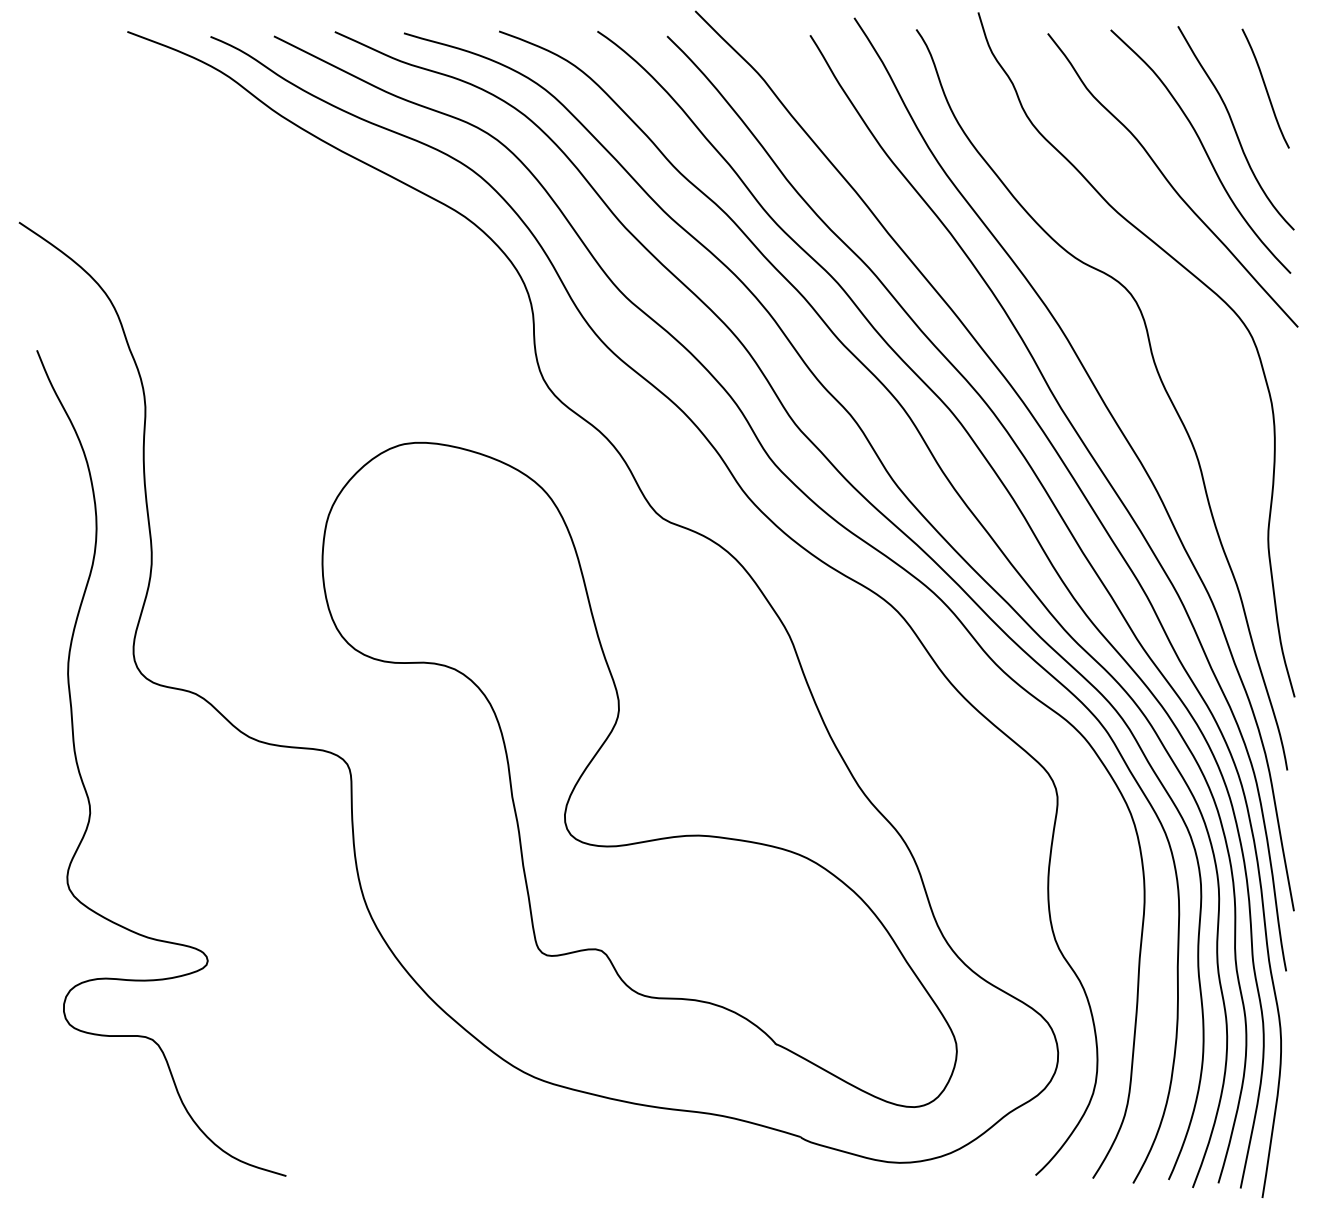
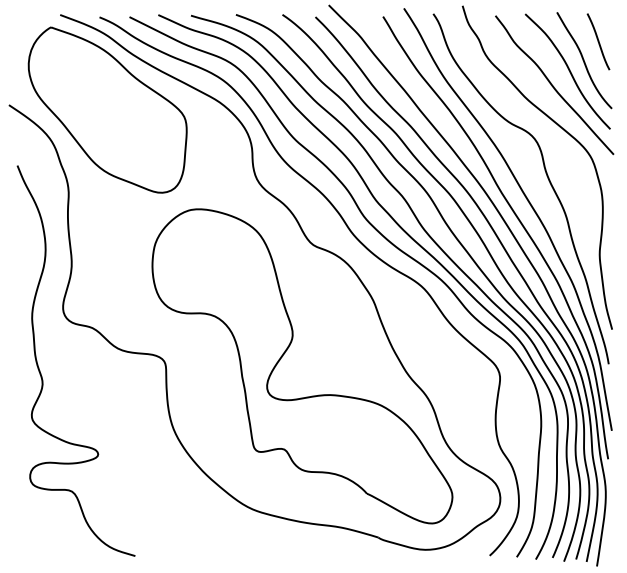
part: (227, 231) -> (107, 109), added

